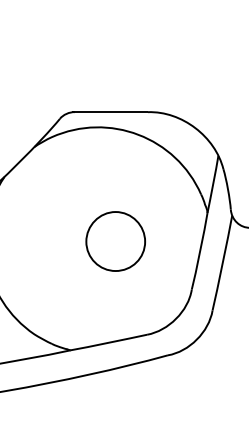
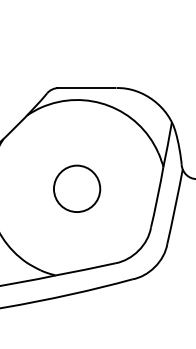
part: (116, 241) -> (77, 188), moved

